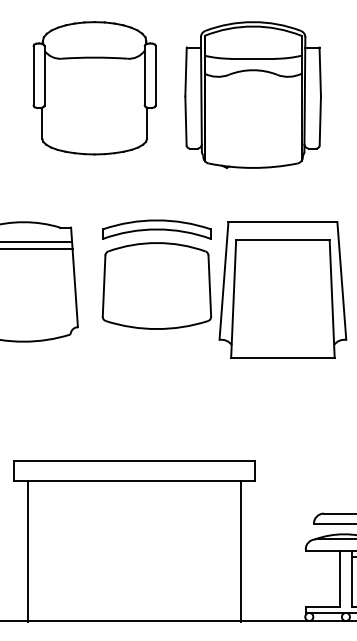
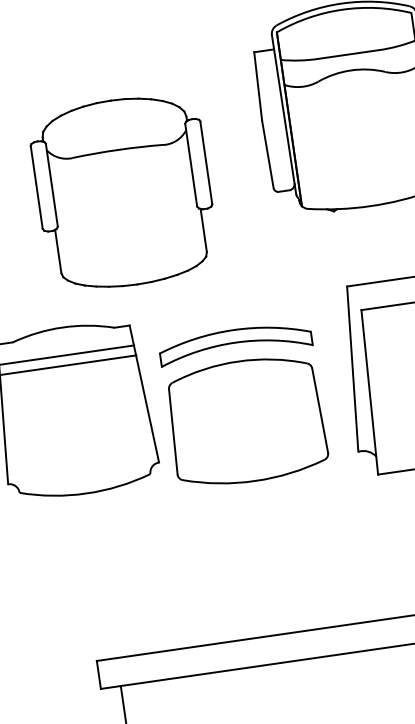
part: (94, 88) -> (123, 192), moved
part: (156, 274) -> (243, 405), moved

